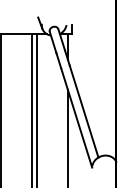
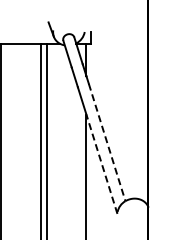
line: (84, 111) -> (107, 142), solid -> dashed
line: (79, 128) -> (101, 164), solid -> dashed

